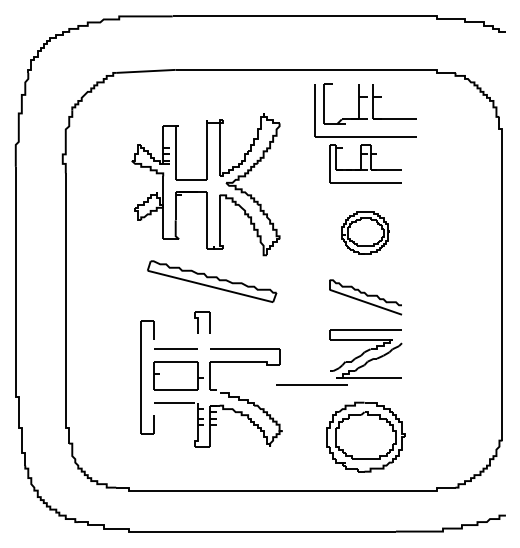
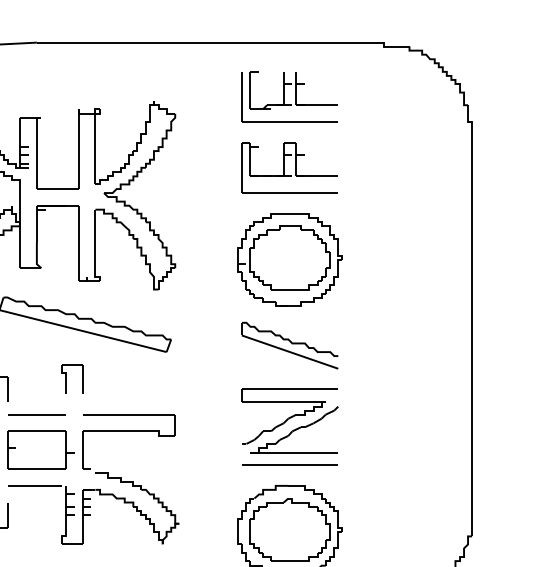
part: (365, 110) -> (289, 96), size x0.71
part: (365, 232) -> (289, 259), size x1.67
line: (311, 384) -> (289, 464), moved

